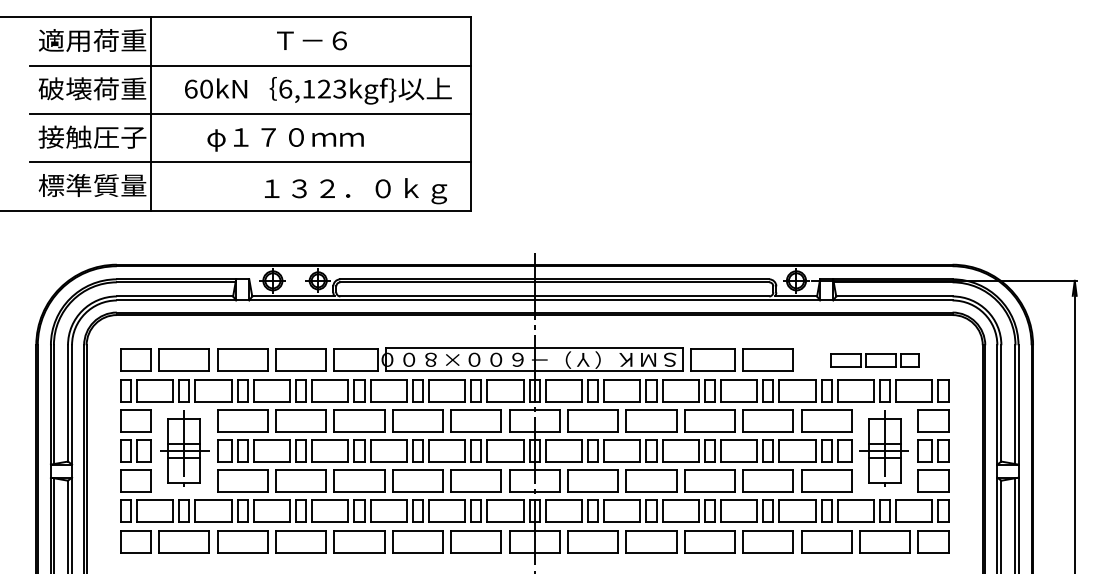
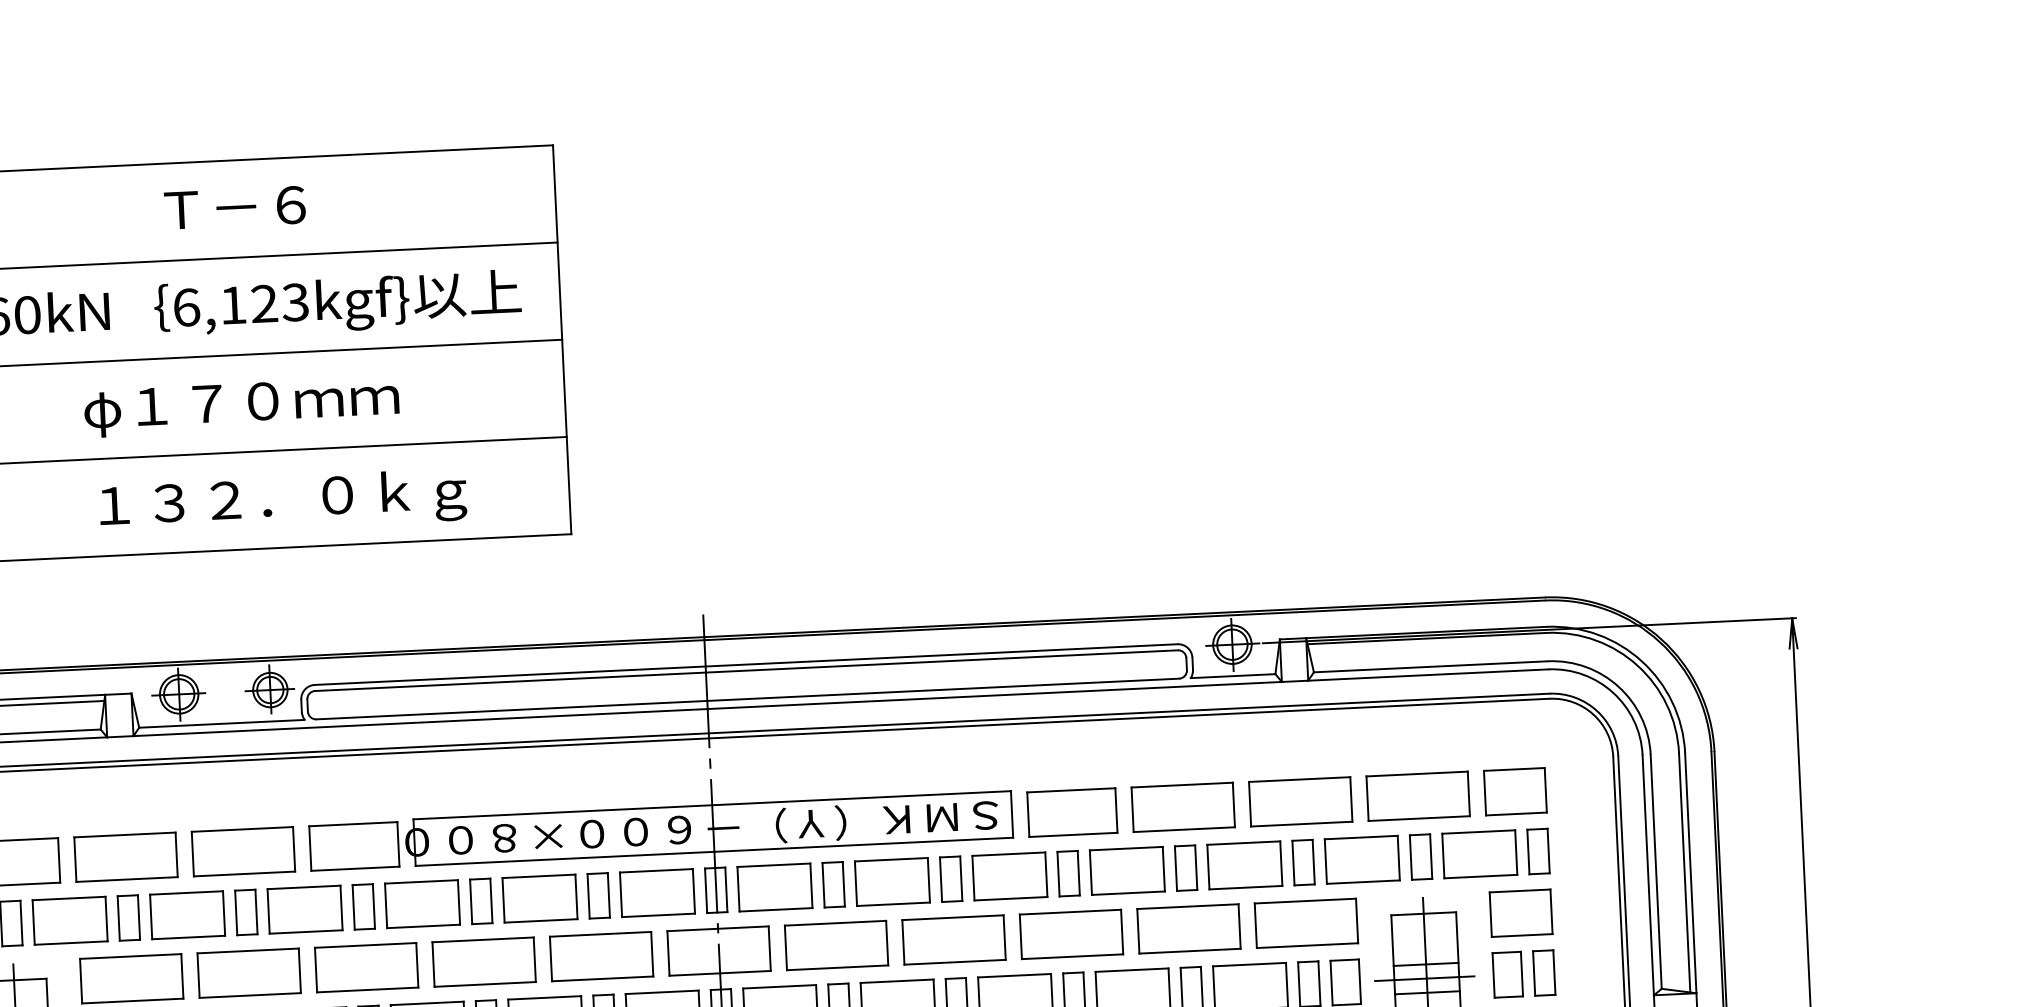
text: (285, 139) -> (241, 406), moved
text: (356, 191) -> (284, 503), moved
part: (875, 359) -> (1398, 795), size x1.67

